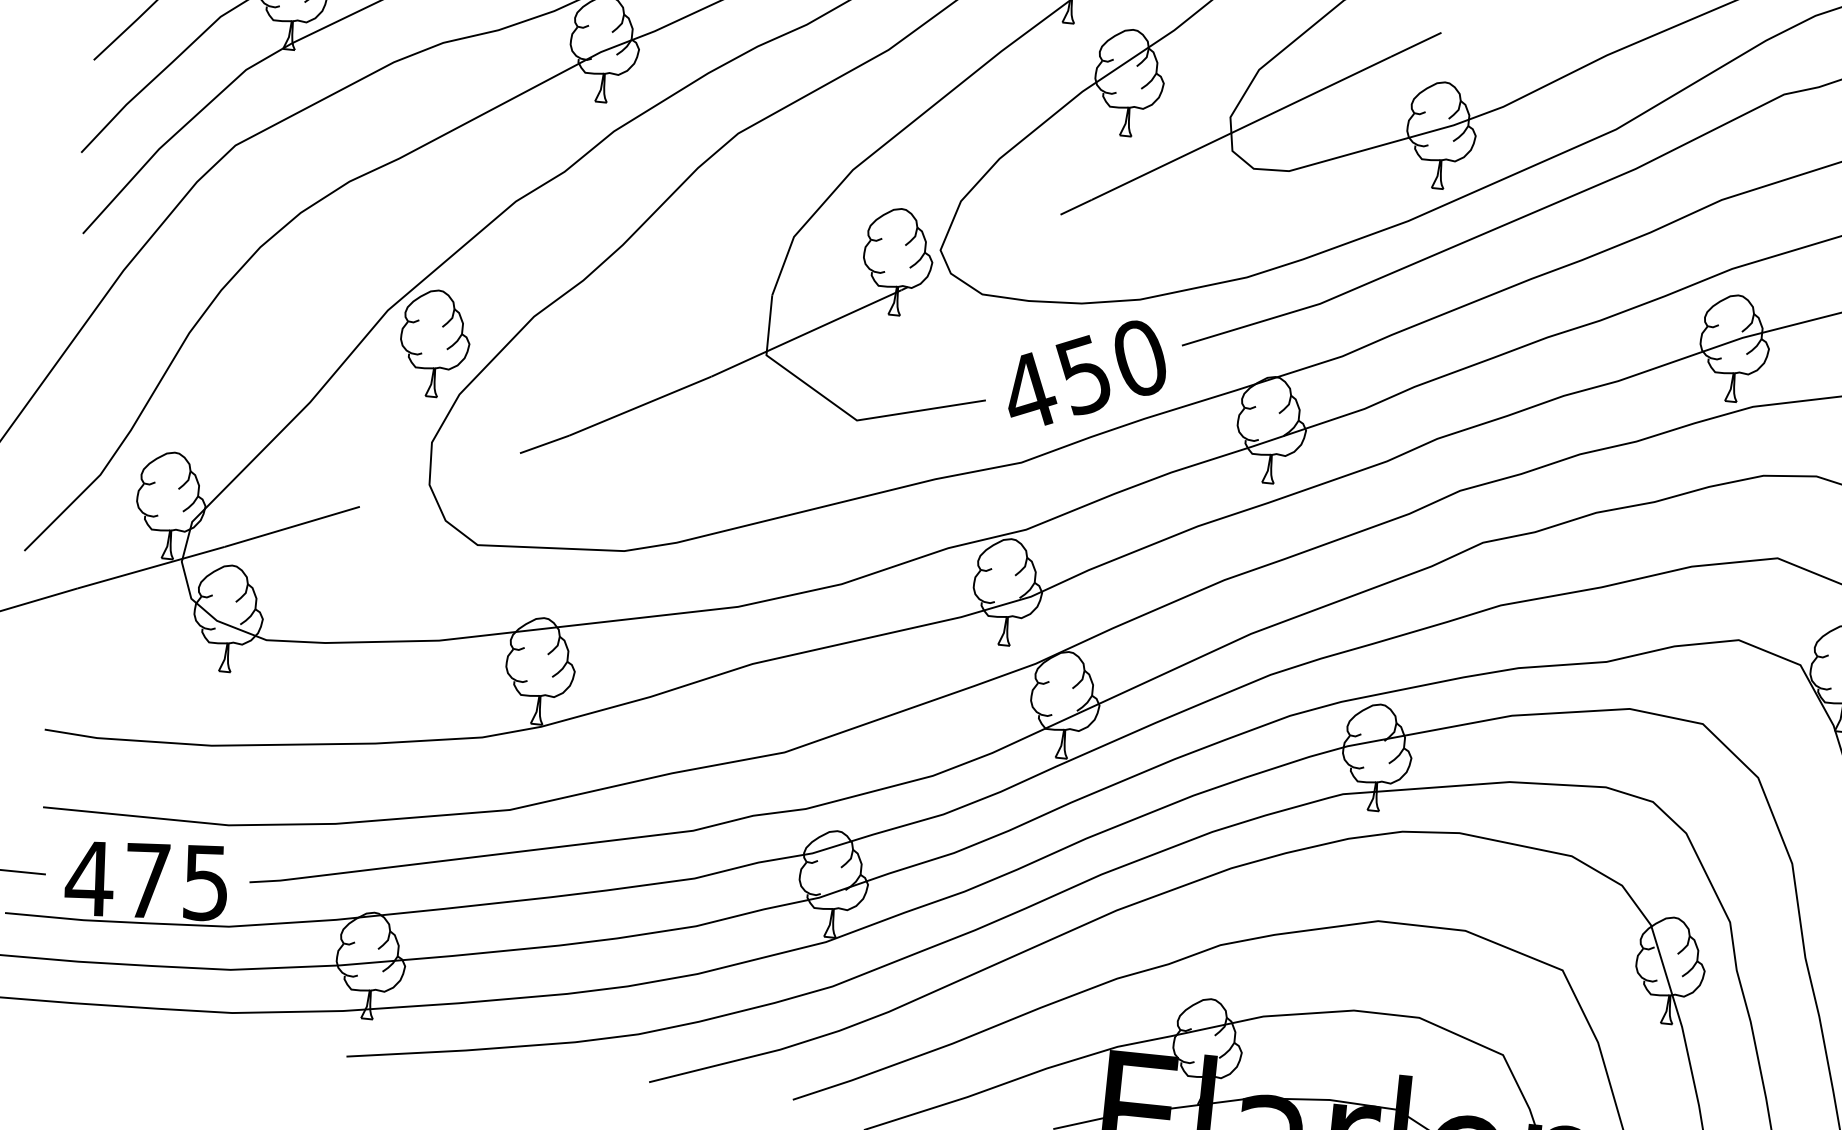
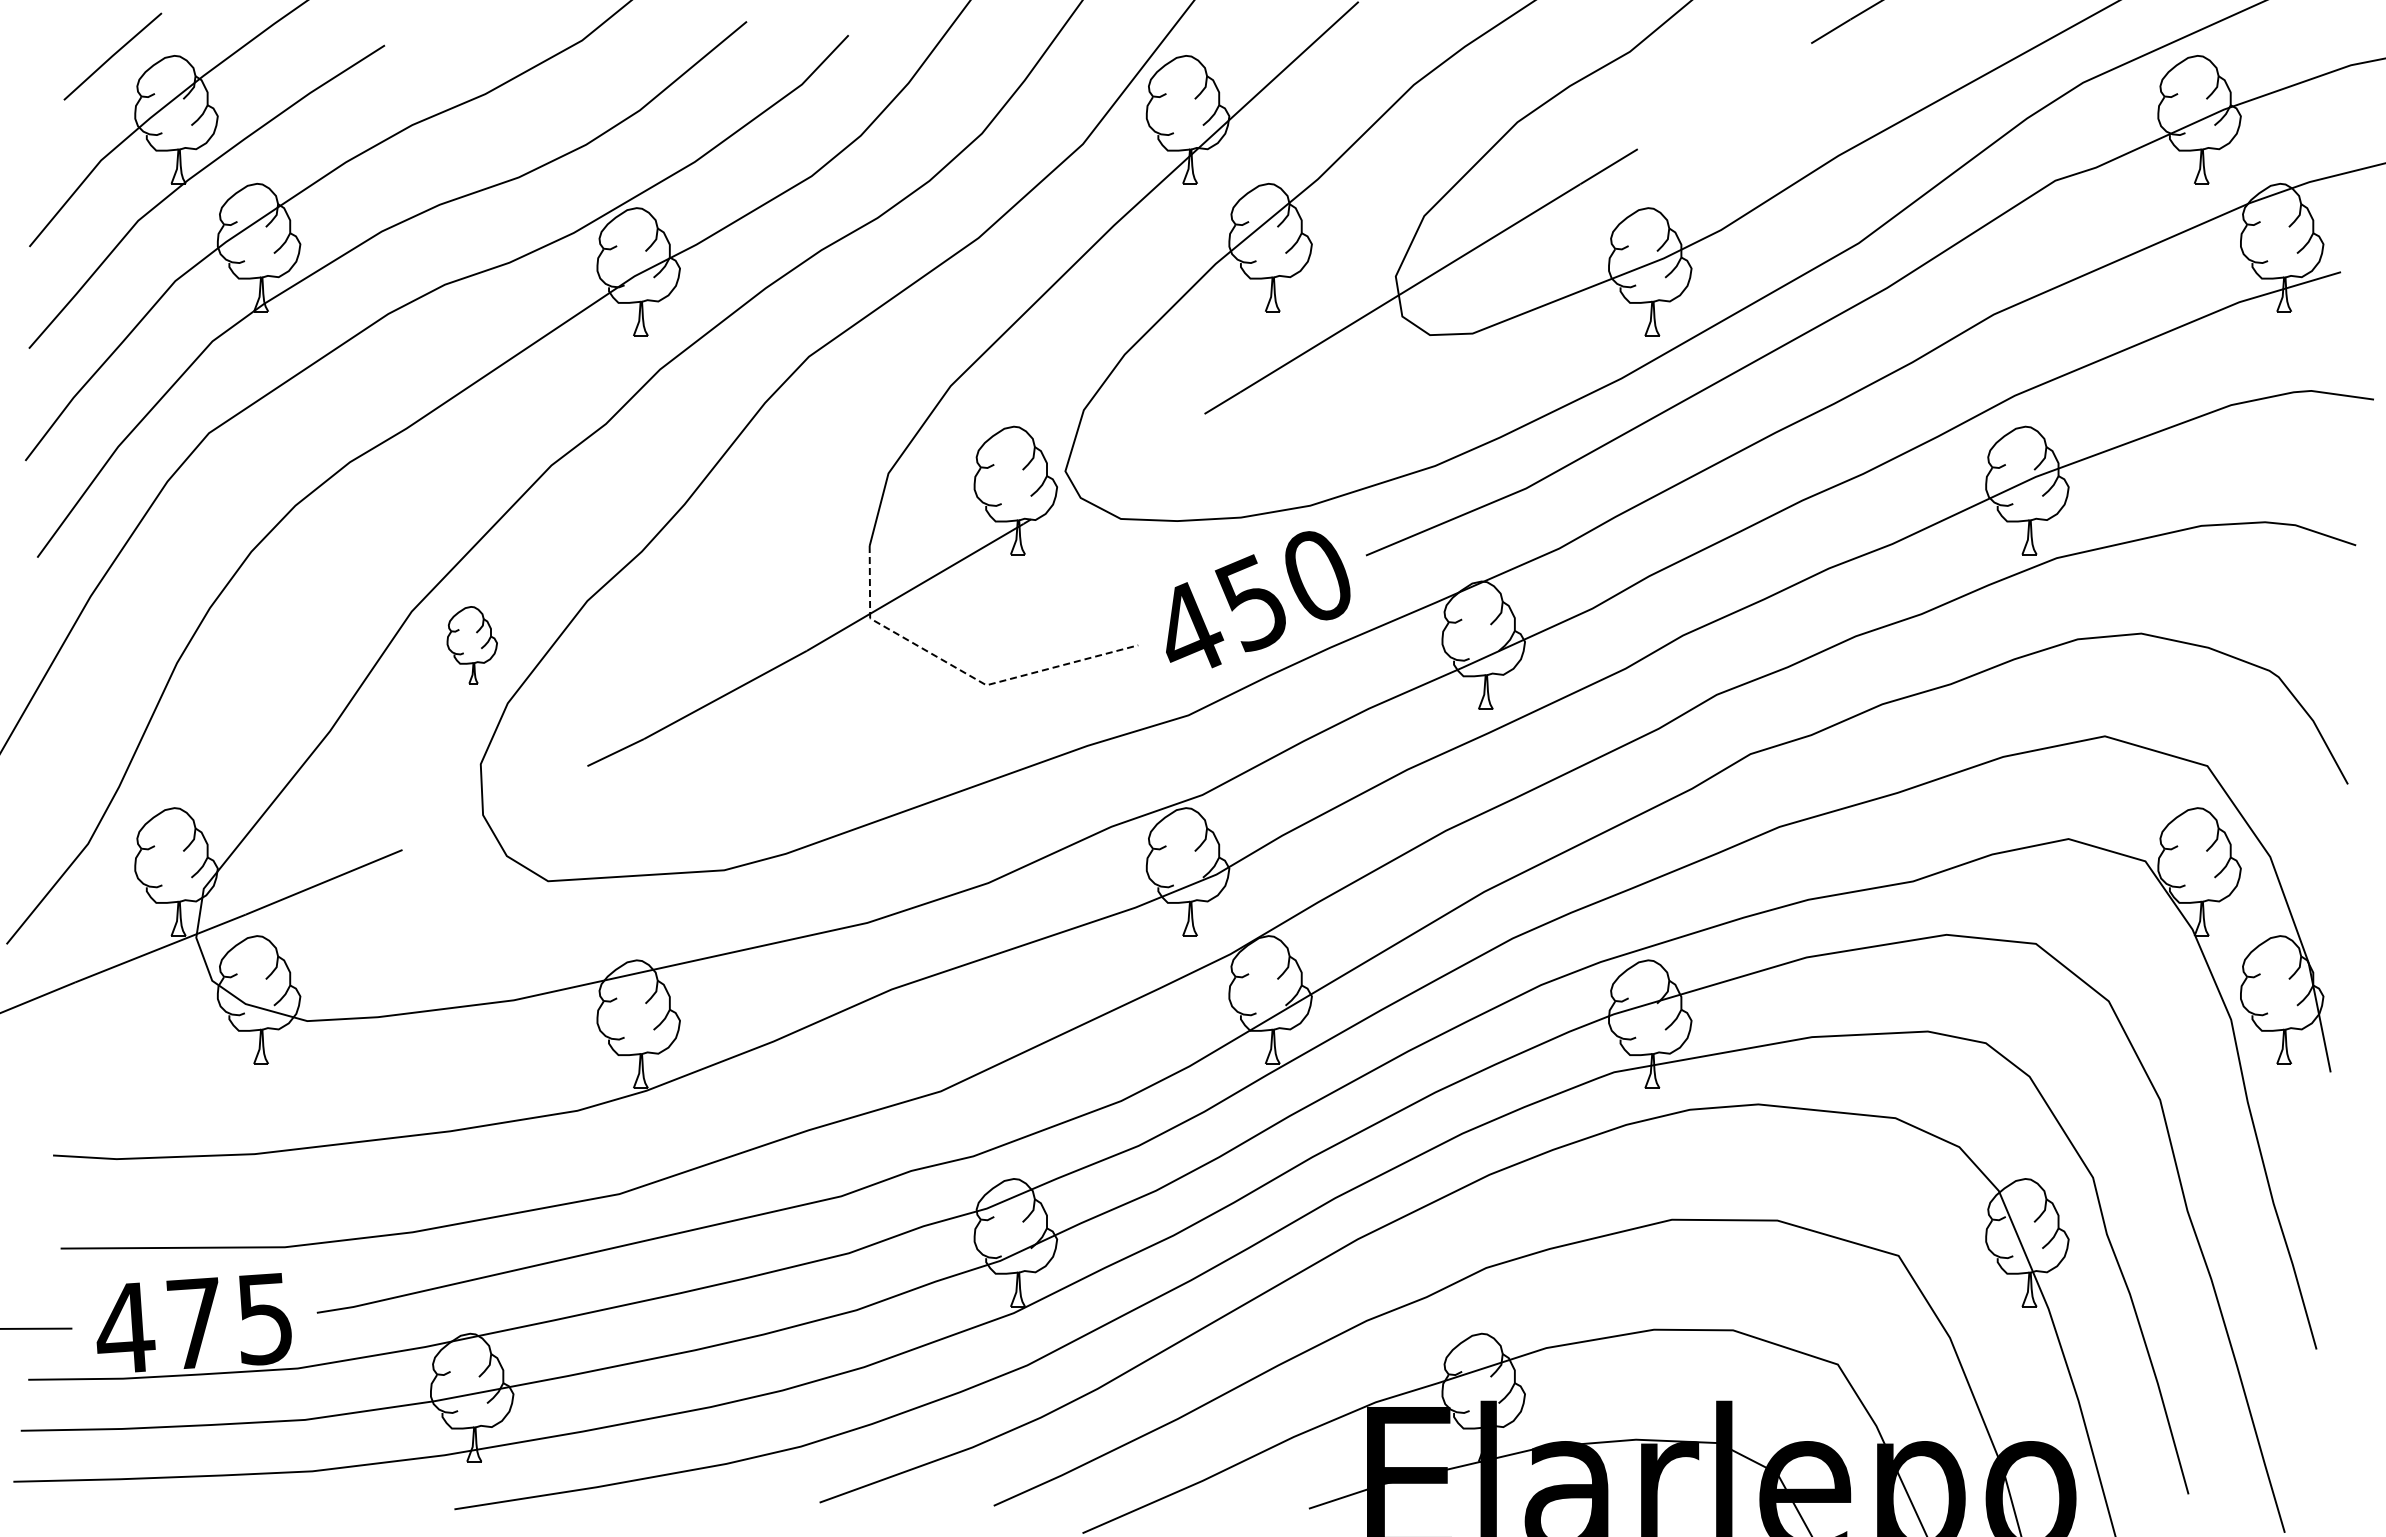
part: (435, 342) -> (472, 644), size x0.6
line: (839, 408) -> (964, 672), solid -> dashed

